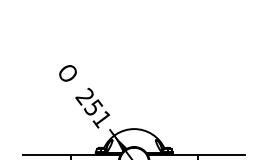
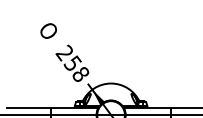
text: (101, 119) -> (80, 74), 251 -> 258

